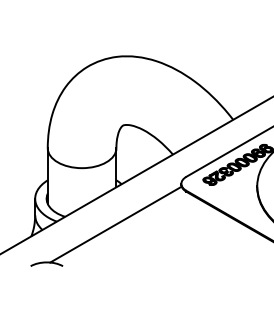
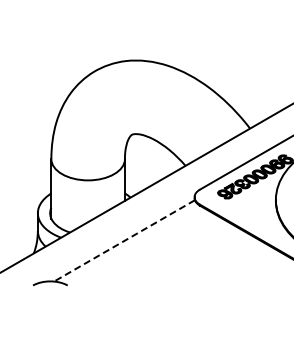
line: (116, 225) -> (124, 241), solid -> dashed

